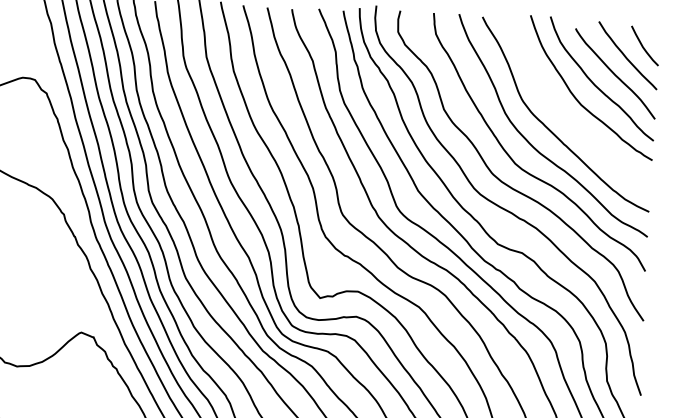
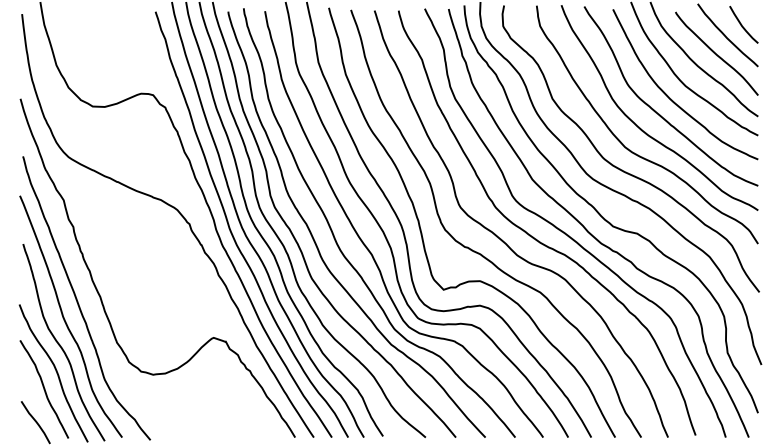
curve: (565, 116) -> (671, 98), added

